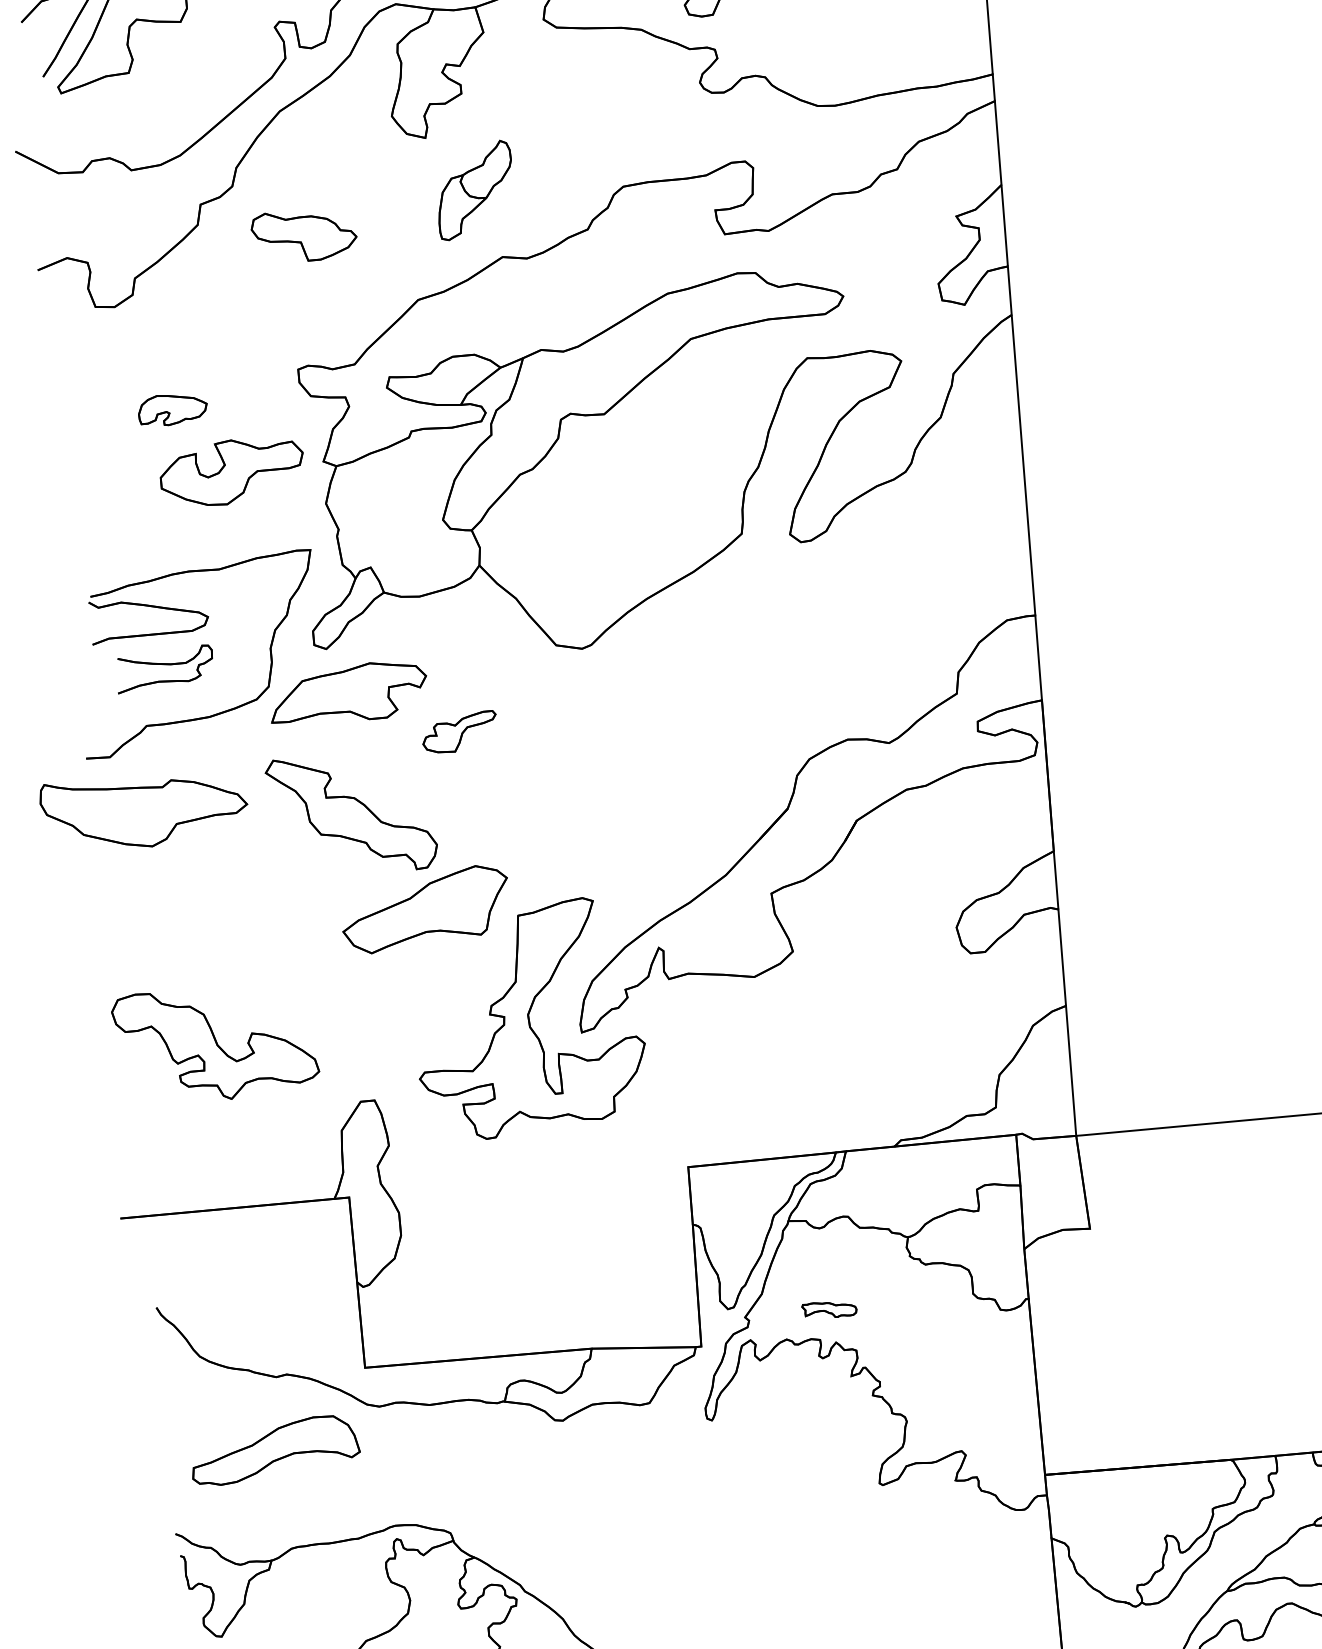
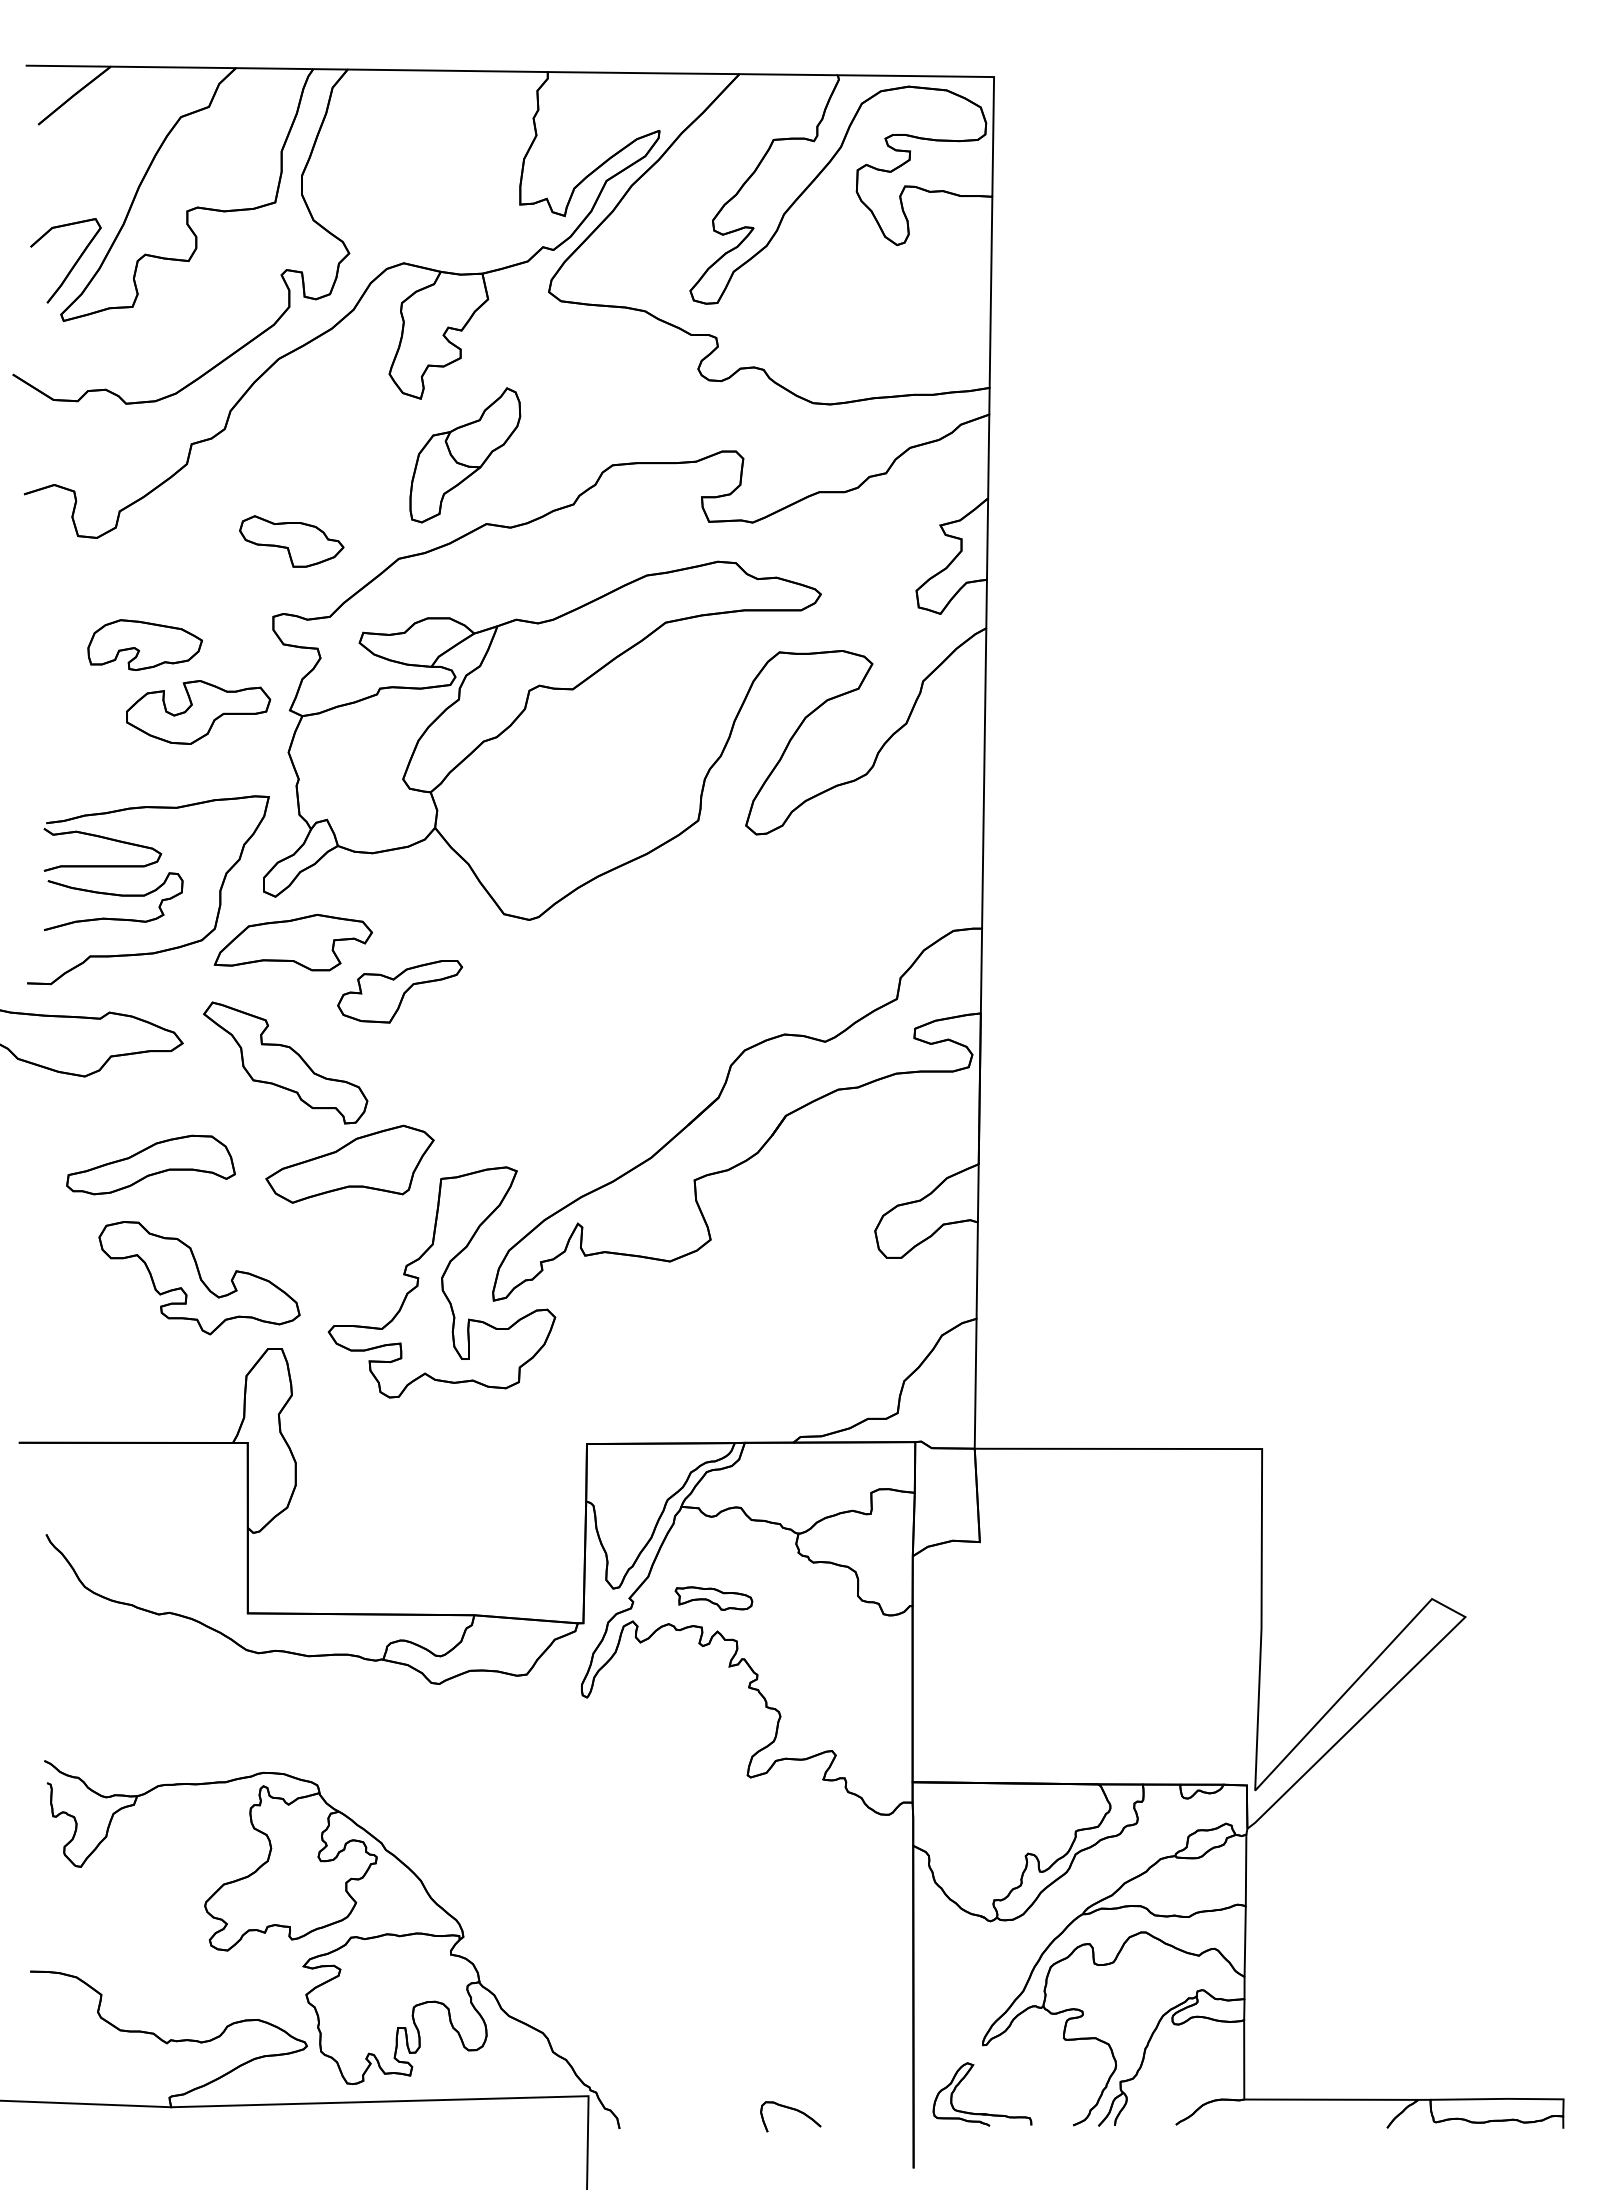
part: (475, 190) -> (465, 455), size x1.43
part: (304, 235) -> (291, 541), moved
part: (172, 409) -> (145, 644), size x1.67
part: (164, 668) -> (113, 901), size x1.43
part: (459, 732) -> (400, 991), size x1.67
part: (215, 1044) -> (199, 1278), moved
part: (829, 1309) -> (713, 1598), size x1.43
part: (274, 1449) -> (150, 1164), moved

